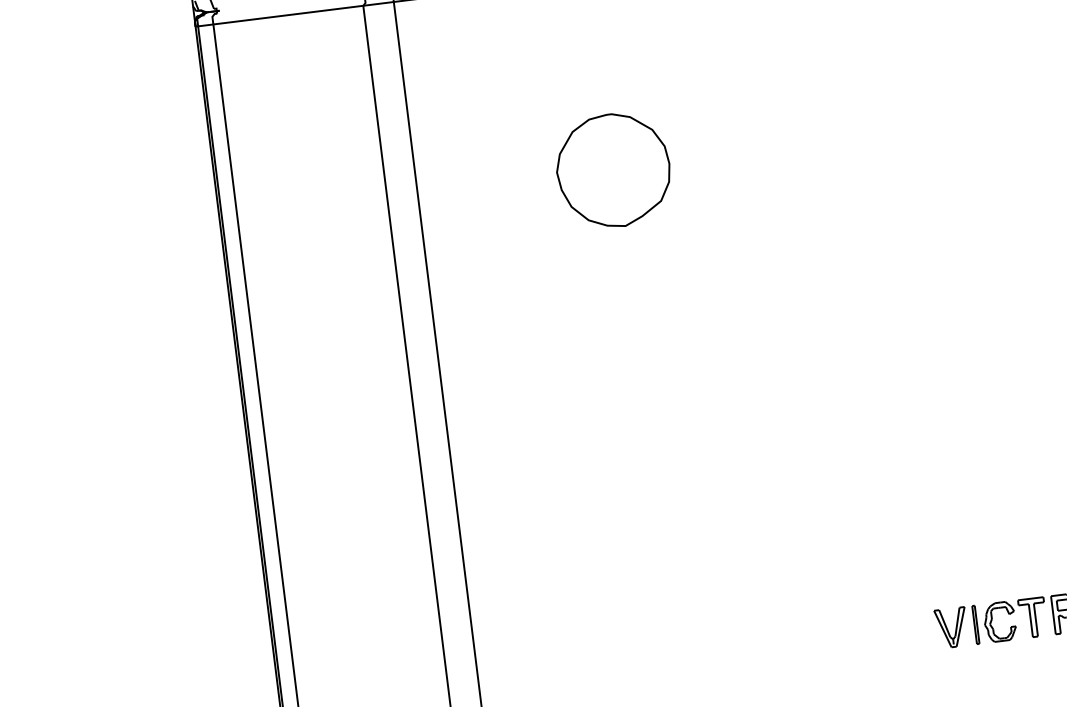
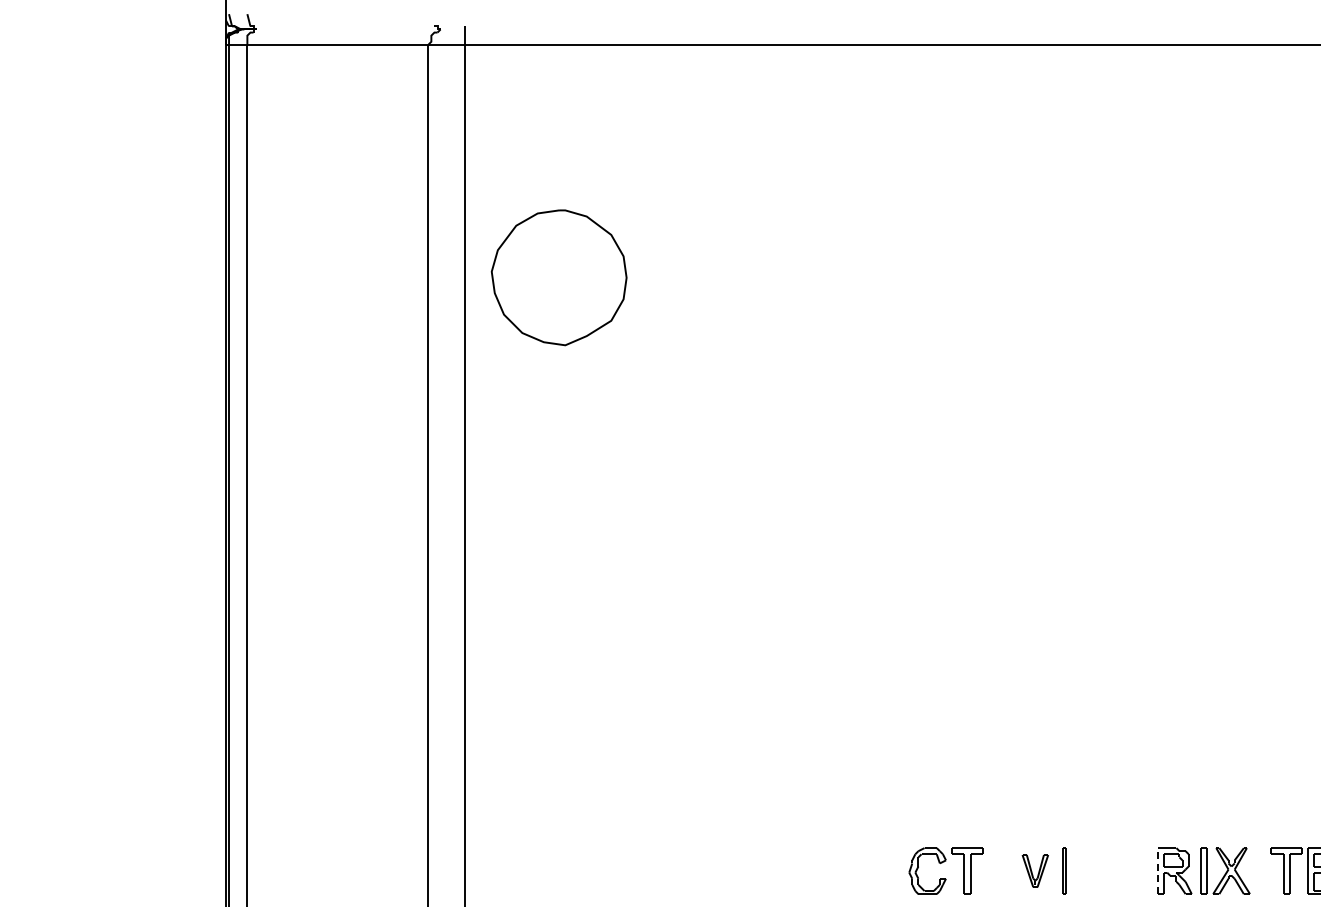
part: (612, 170) -> (558, 277), moved
part: (1011, 614) -> (942, 863), moved
line: (1053, 615) -> (1158, 871), solid -> dashed
part: (951, 627) -> (1035, 870), size x0.7

